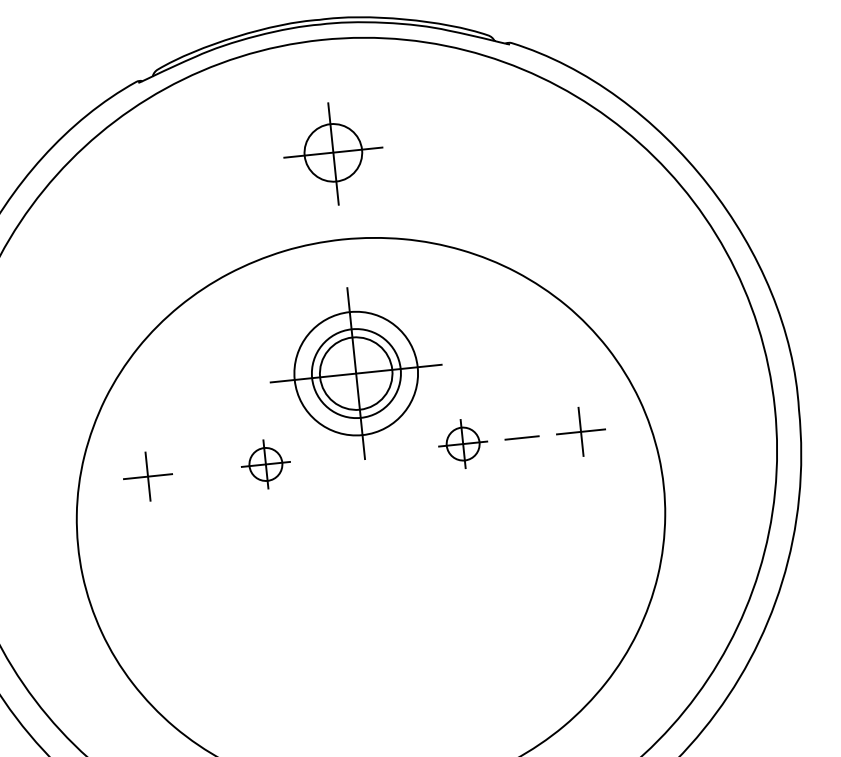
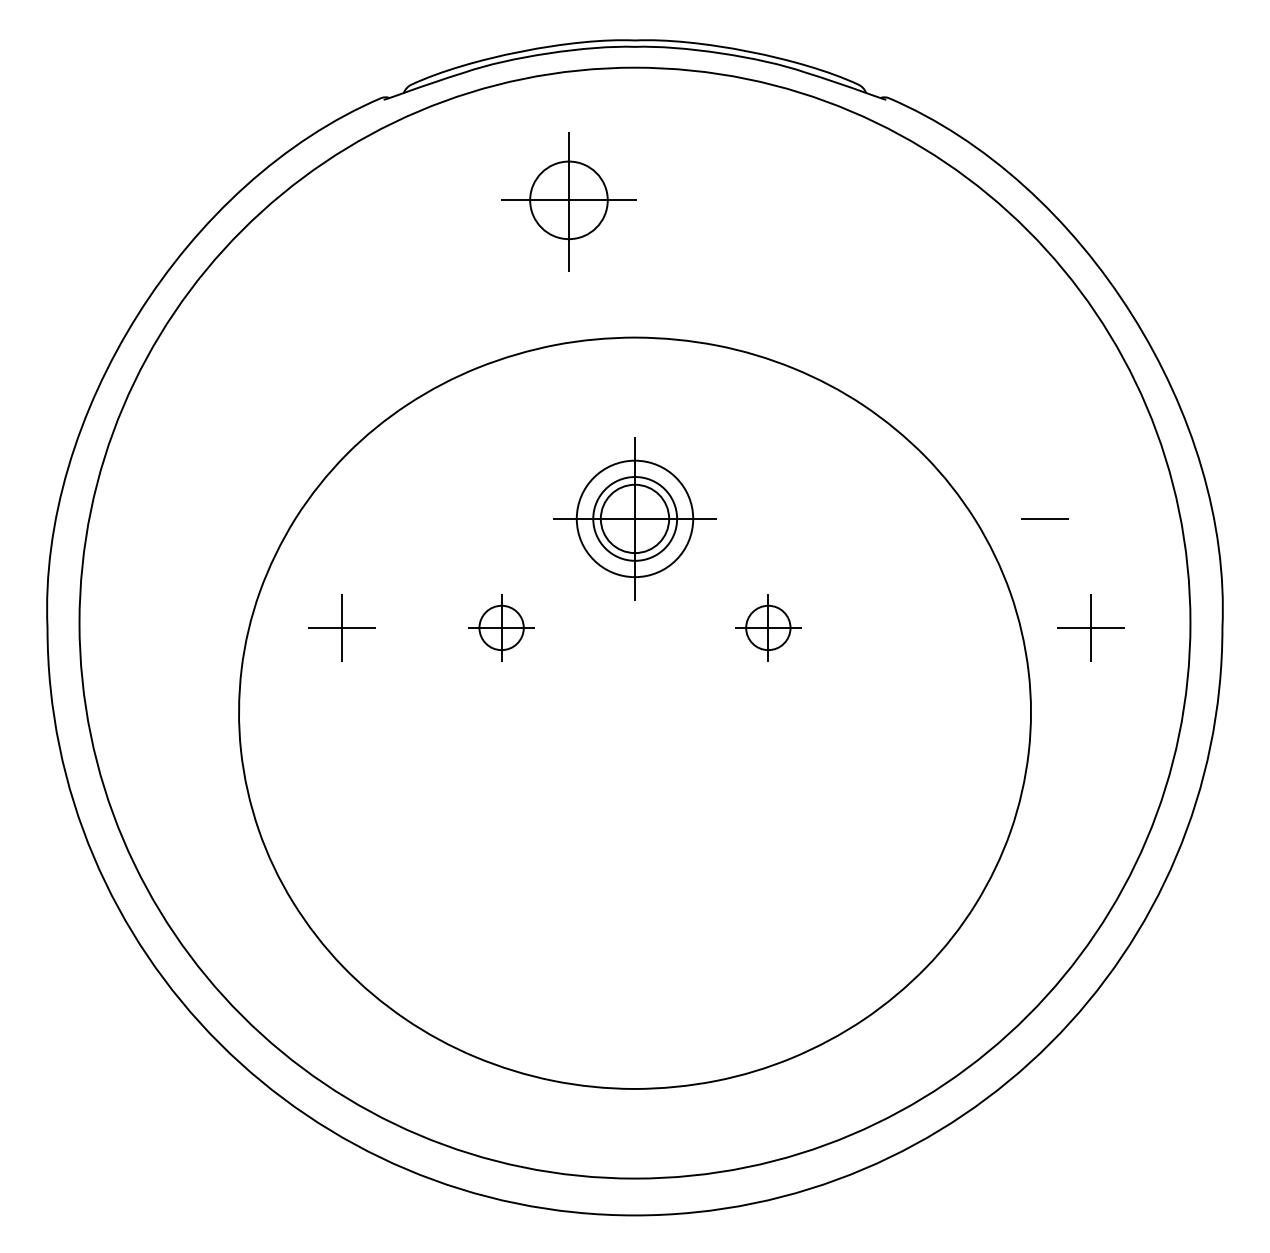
part: (333, 153) -> (568, 201), moved
part: (355, 373) -> (634, 518), size x0.7
part: (580, 431) -> (1090, 627), moved
line: (521, 437) -> (1044, 518), moved

